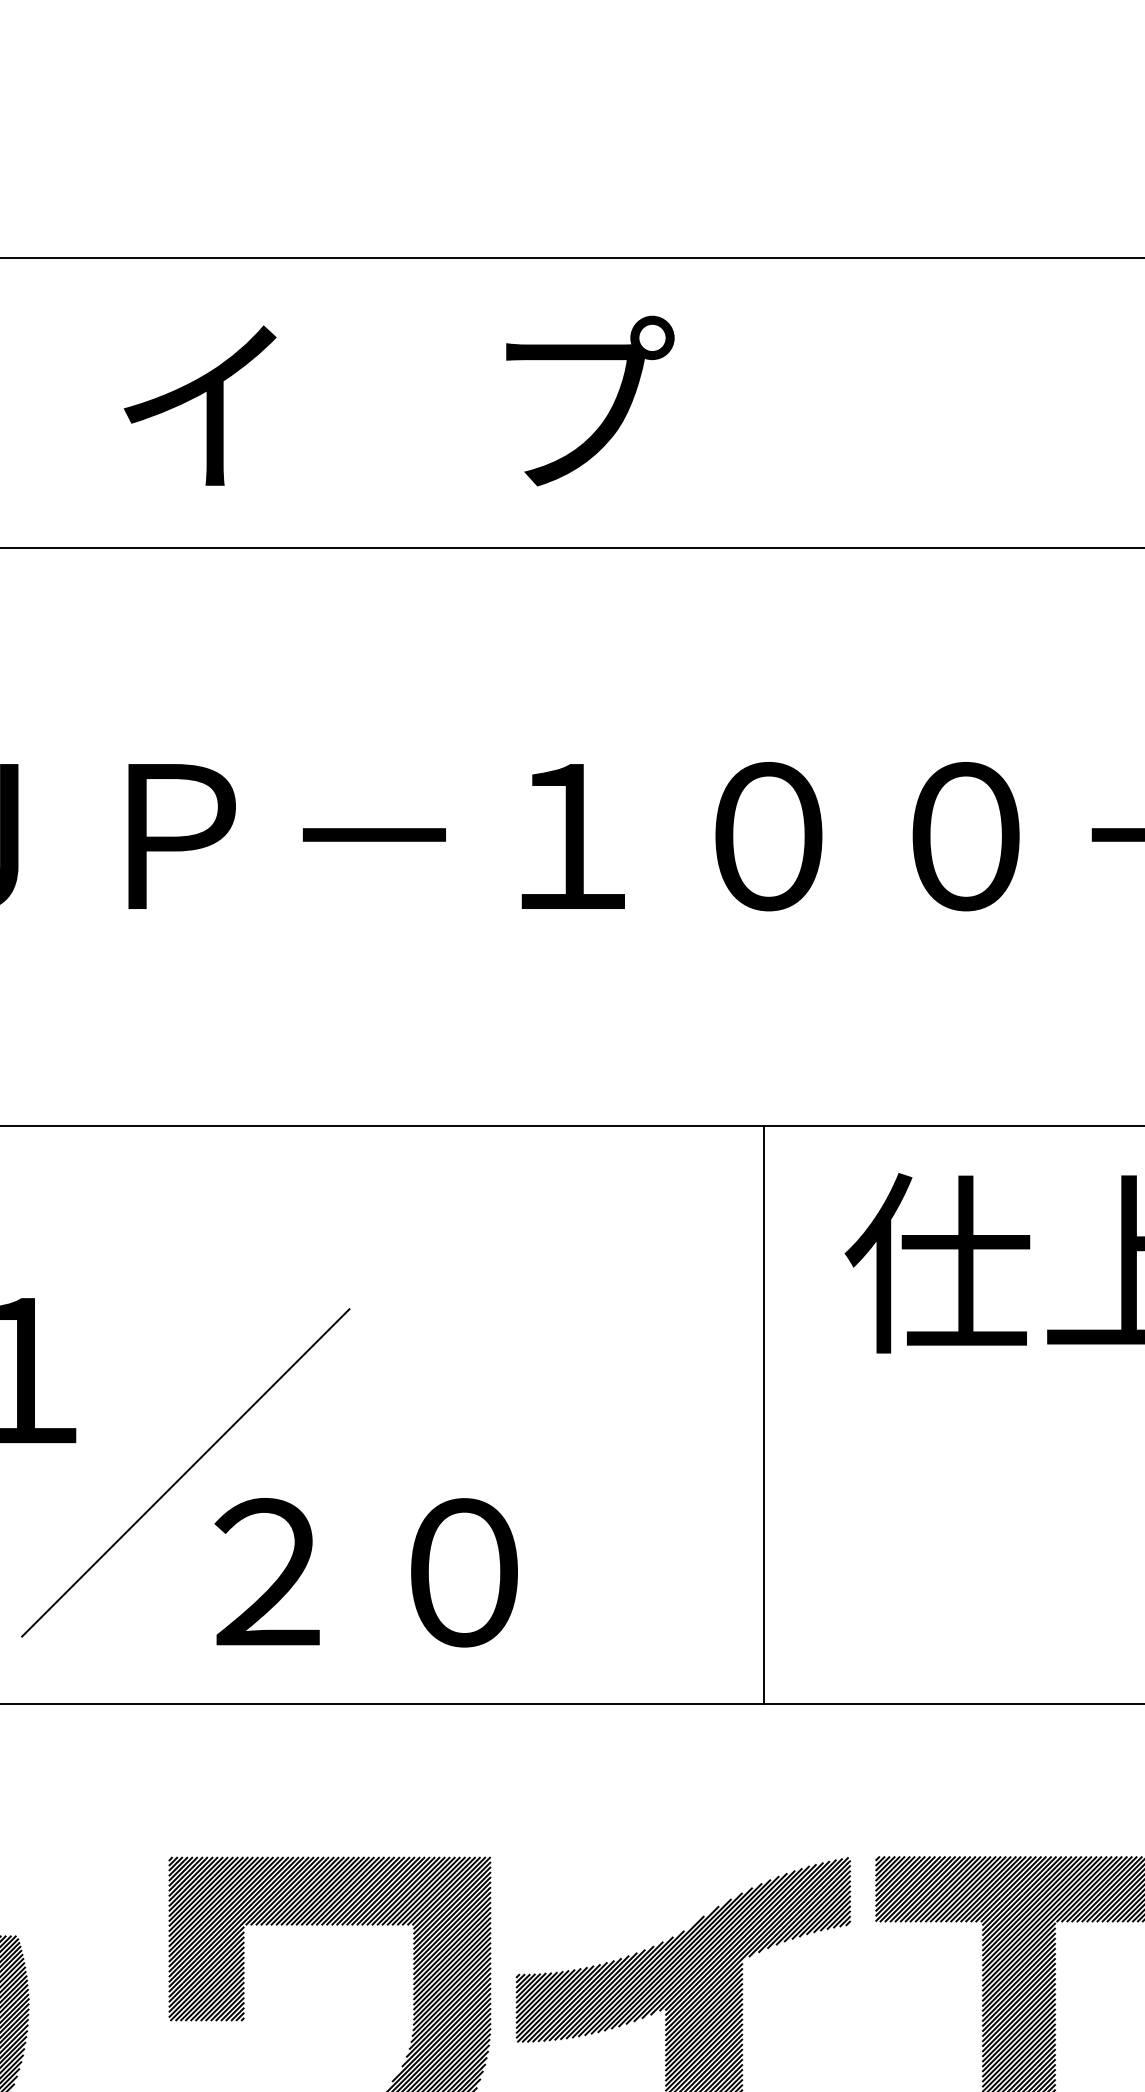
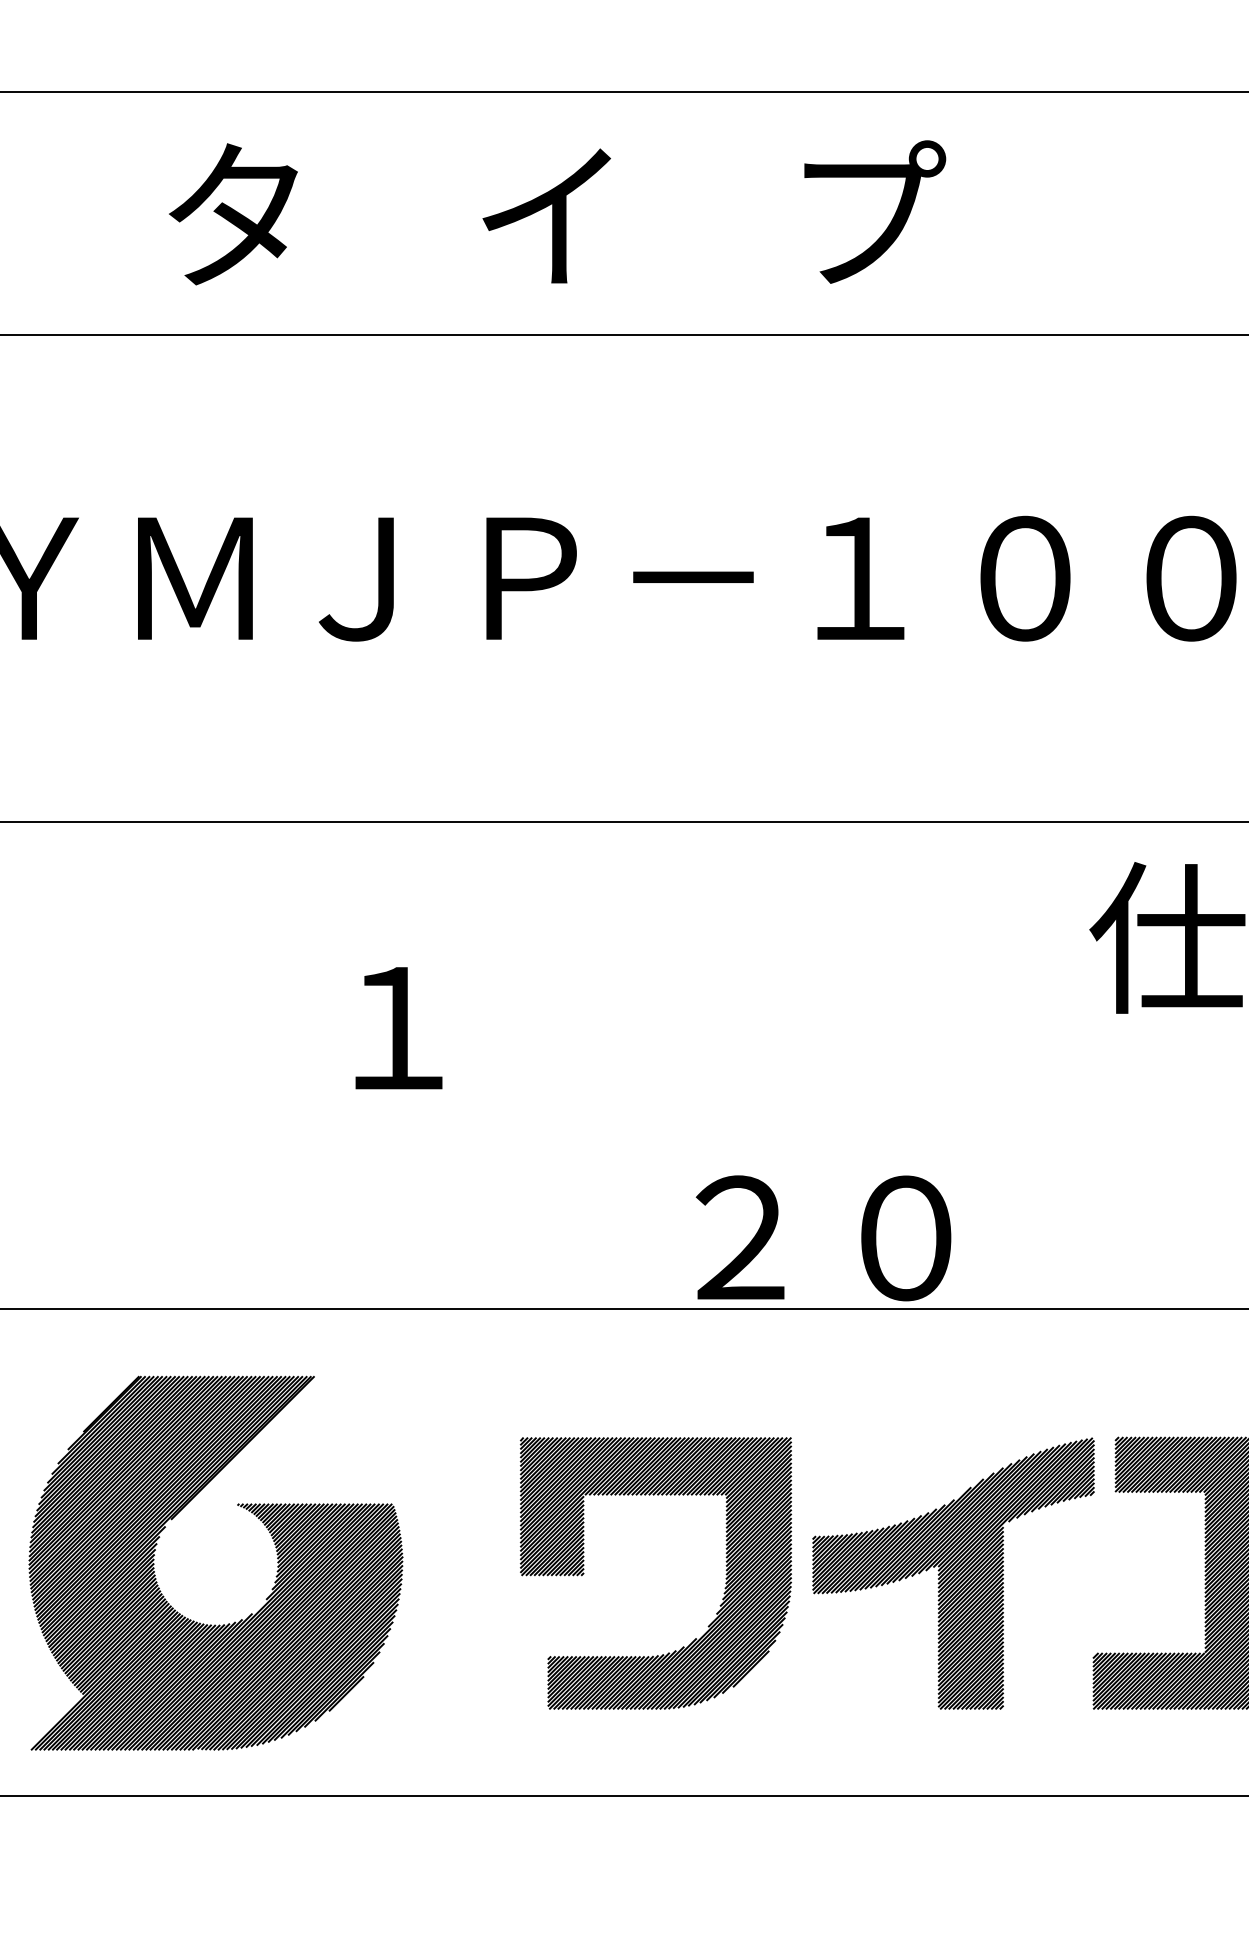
line: (764, 1414) -> (1021, 1065), removed
line: (185, 1473) -> (534, 1114), removed
text: (366, 1572) -> (823, 1238), moved

